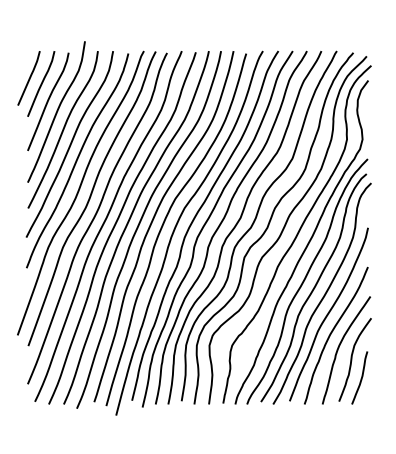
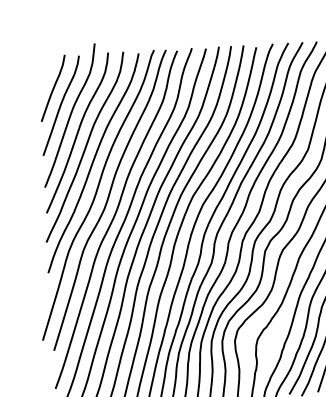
curve: (28, 78) -> (40, 83), removed

